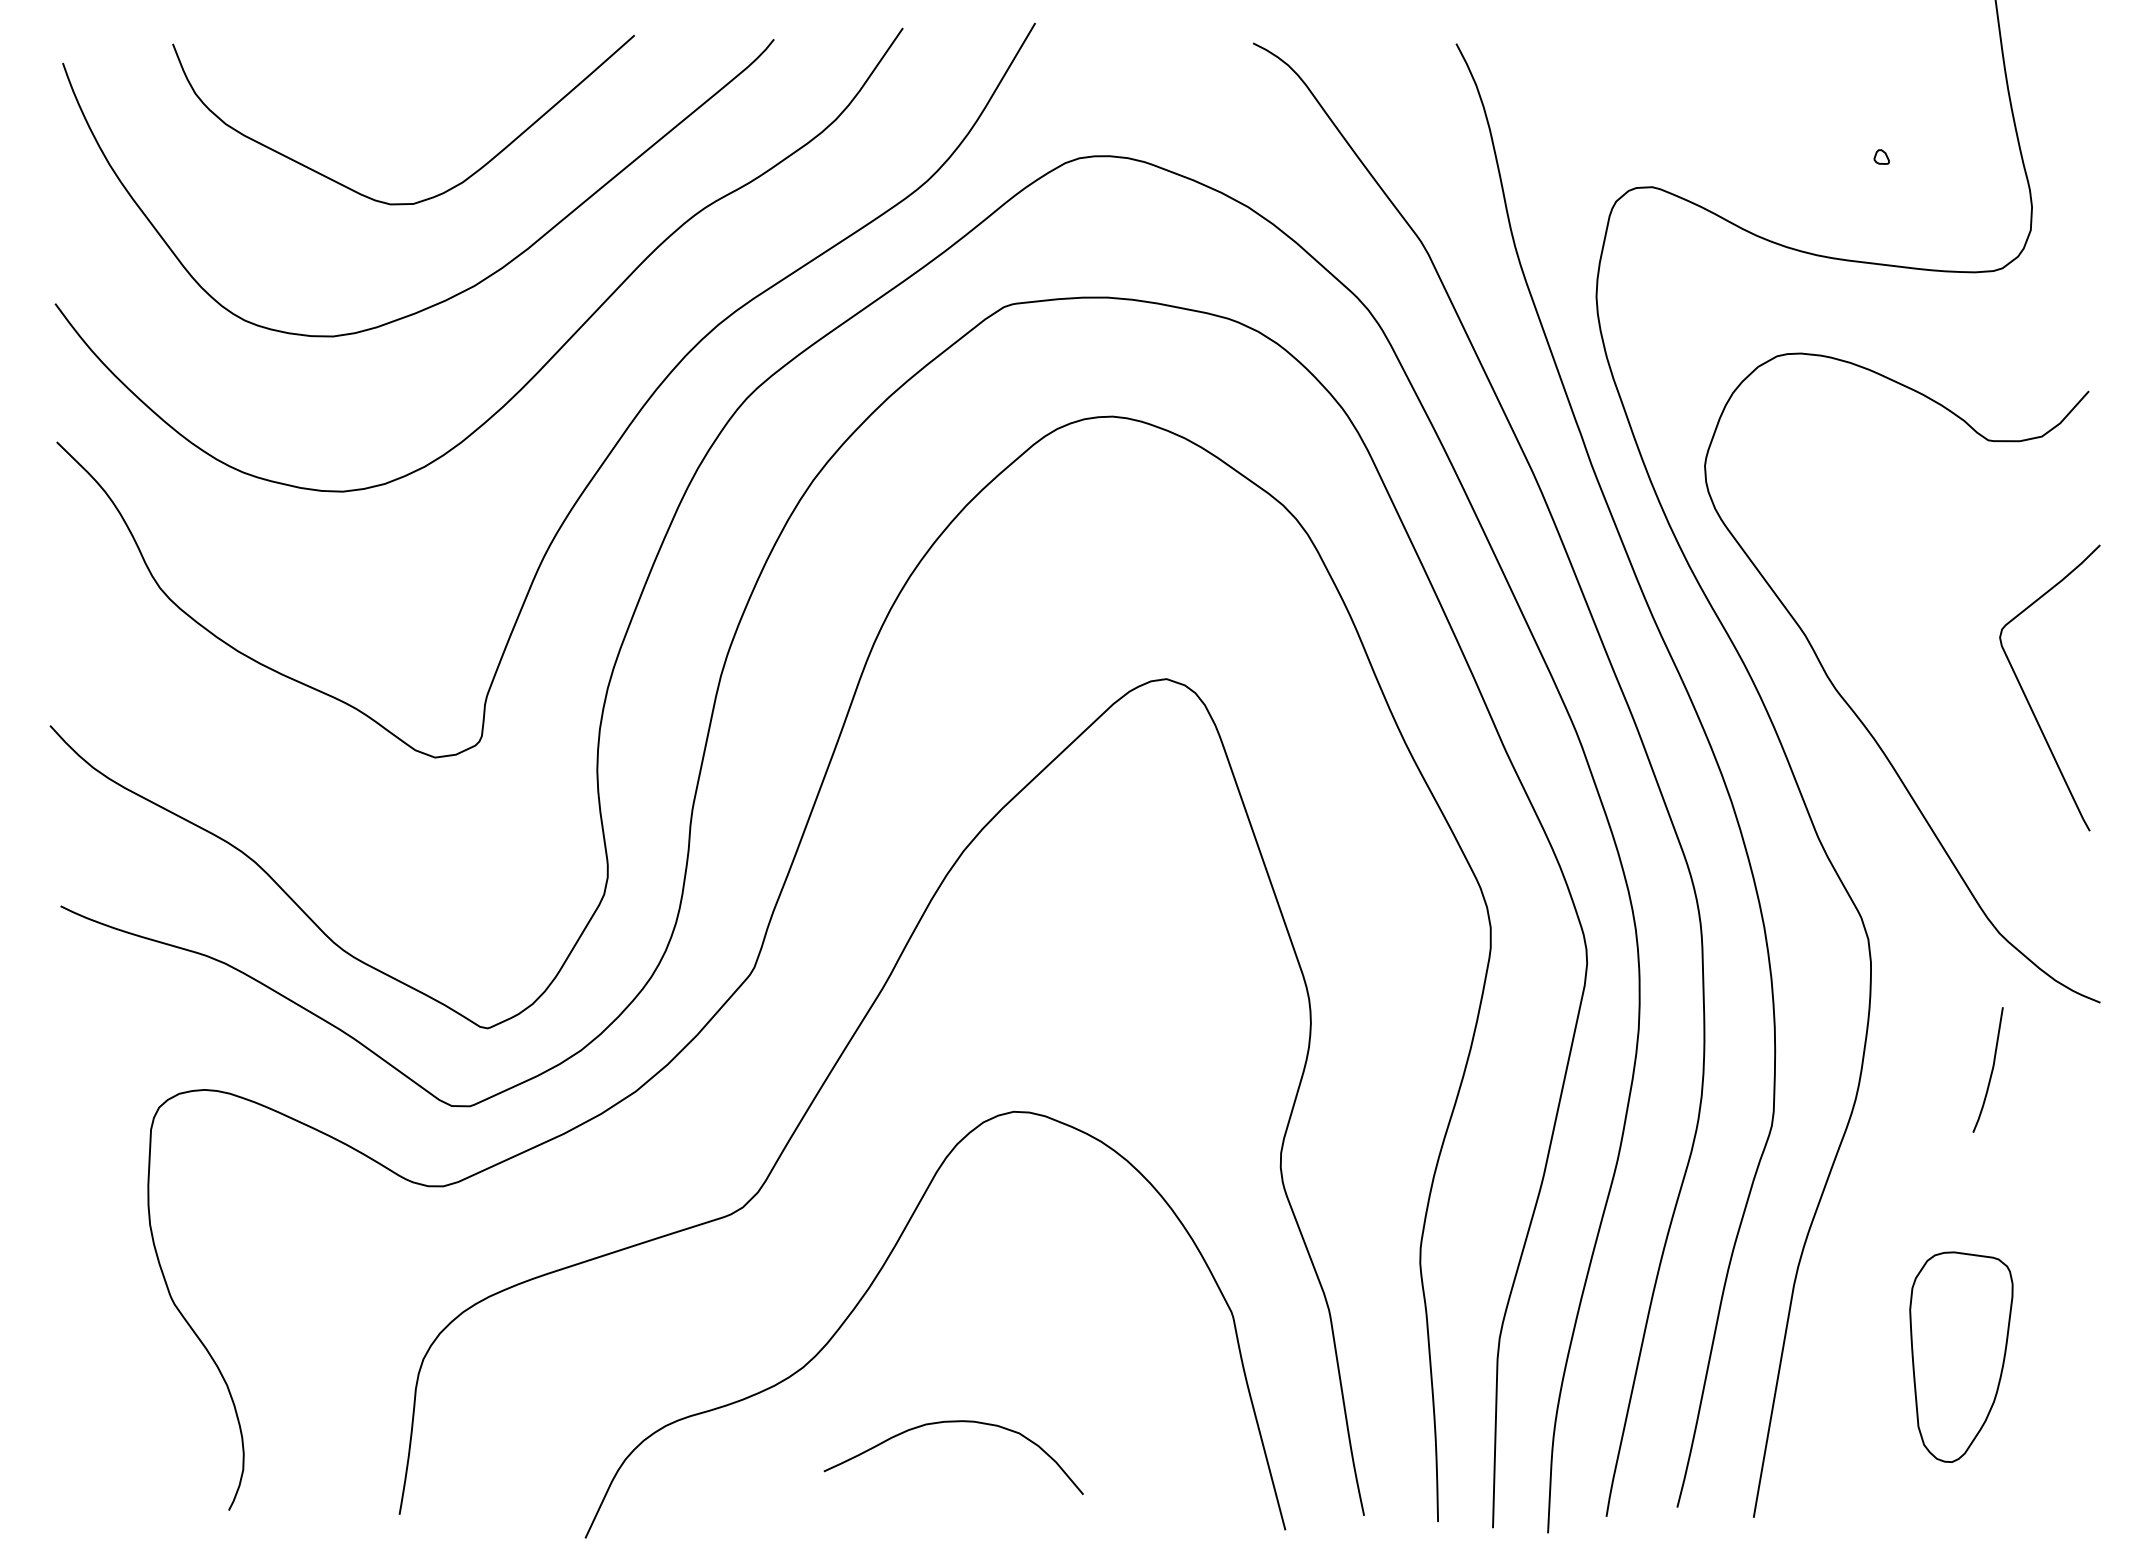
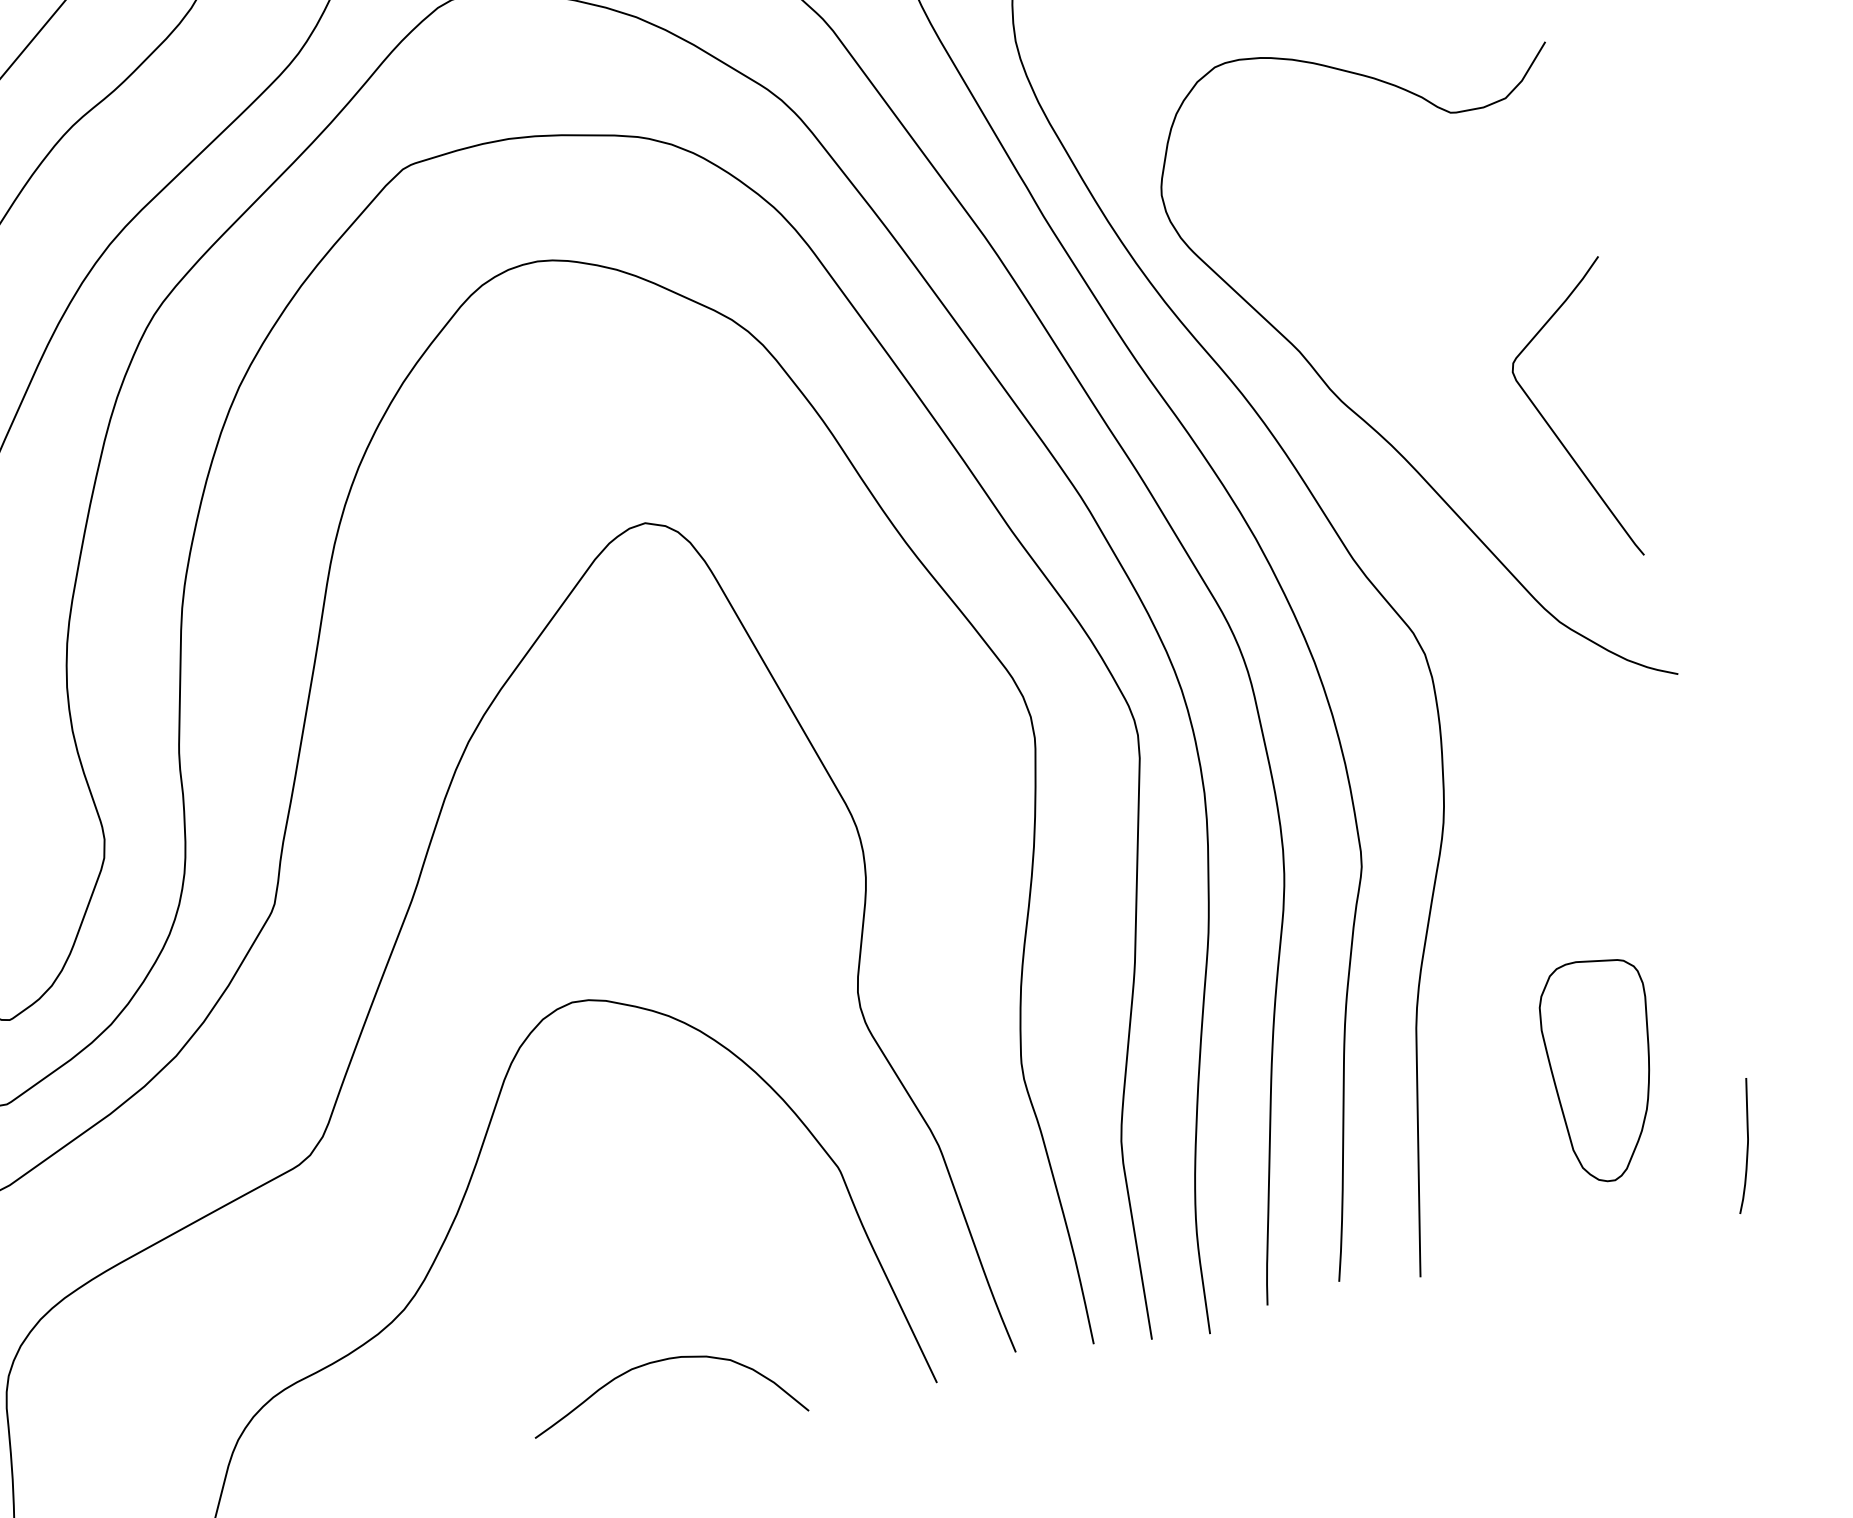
curve: (2026, 695) -> (1551, 427), moved
curve: (1991, 1069) -> (1746, 1144), moved
curve: (953, 1422) -> (659, 1361), moved

